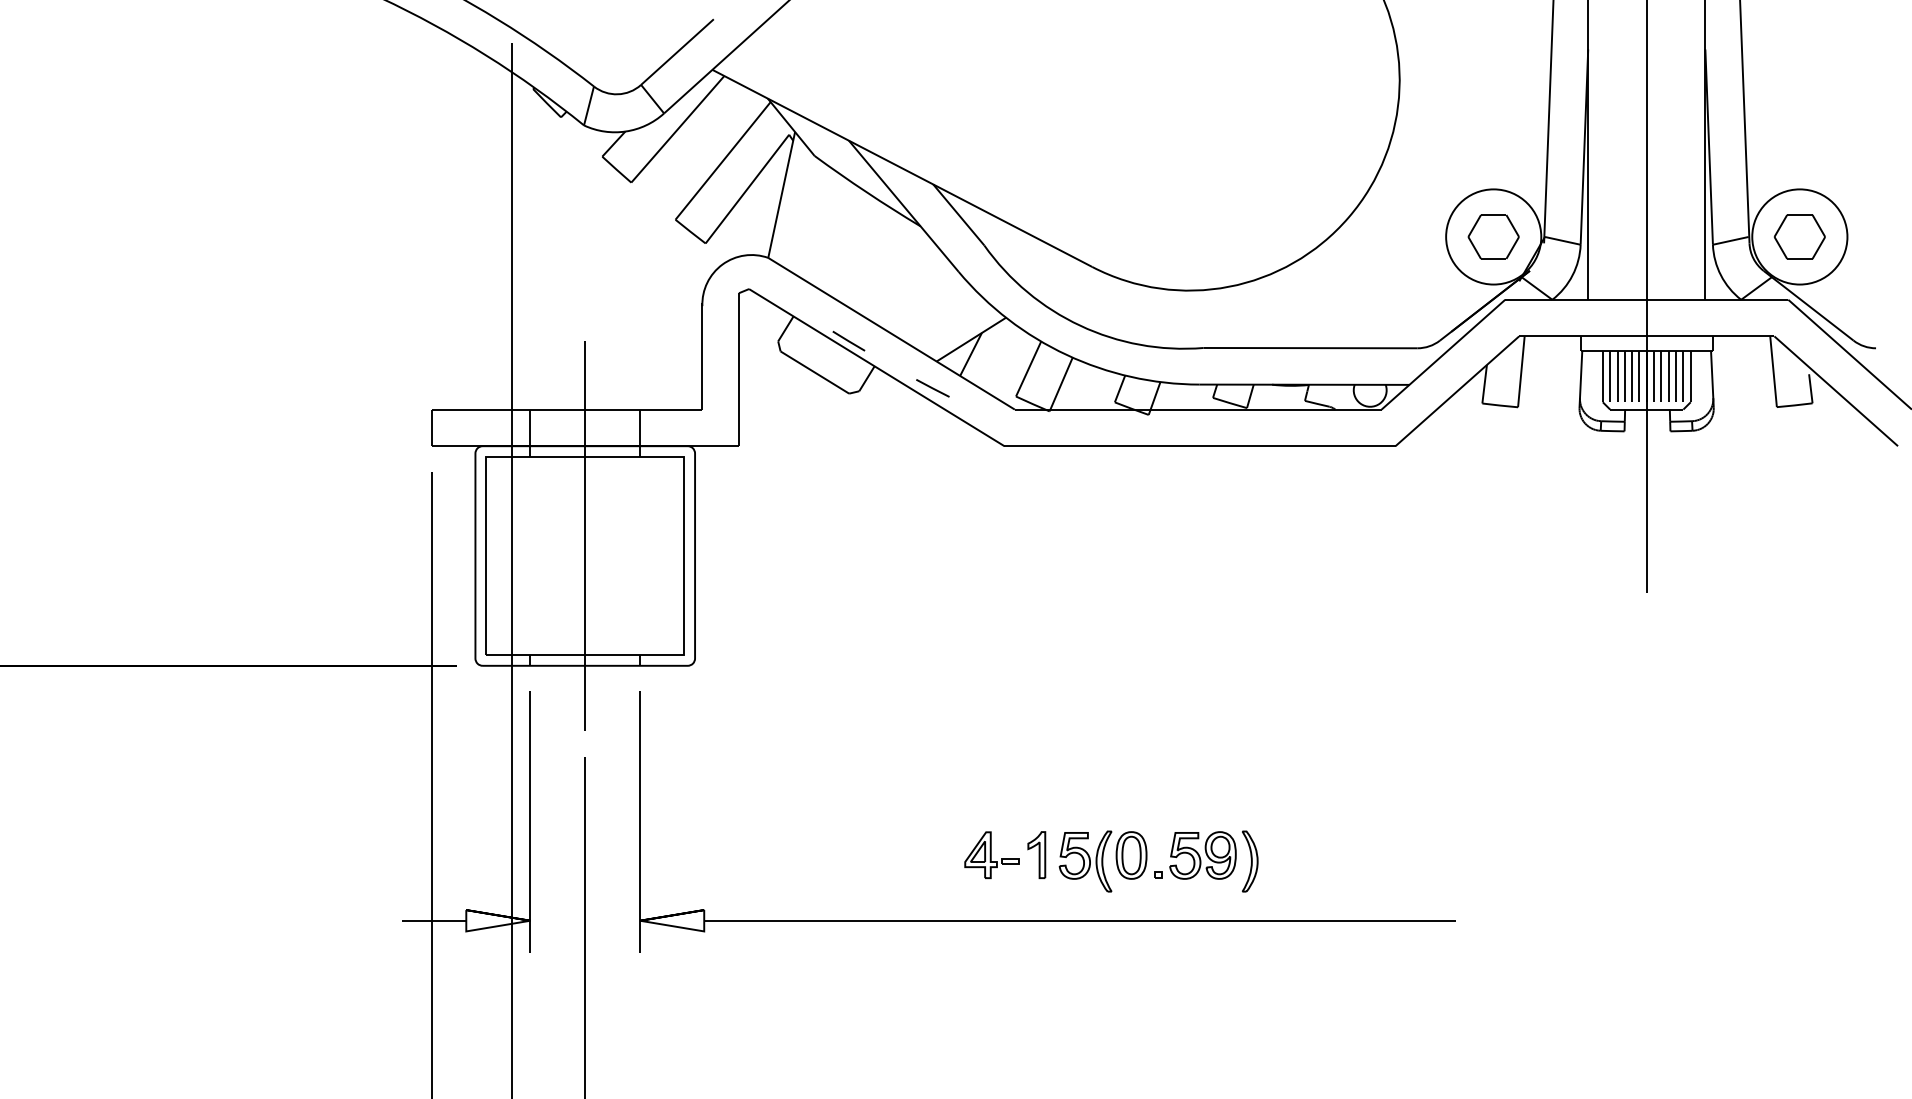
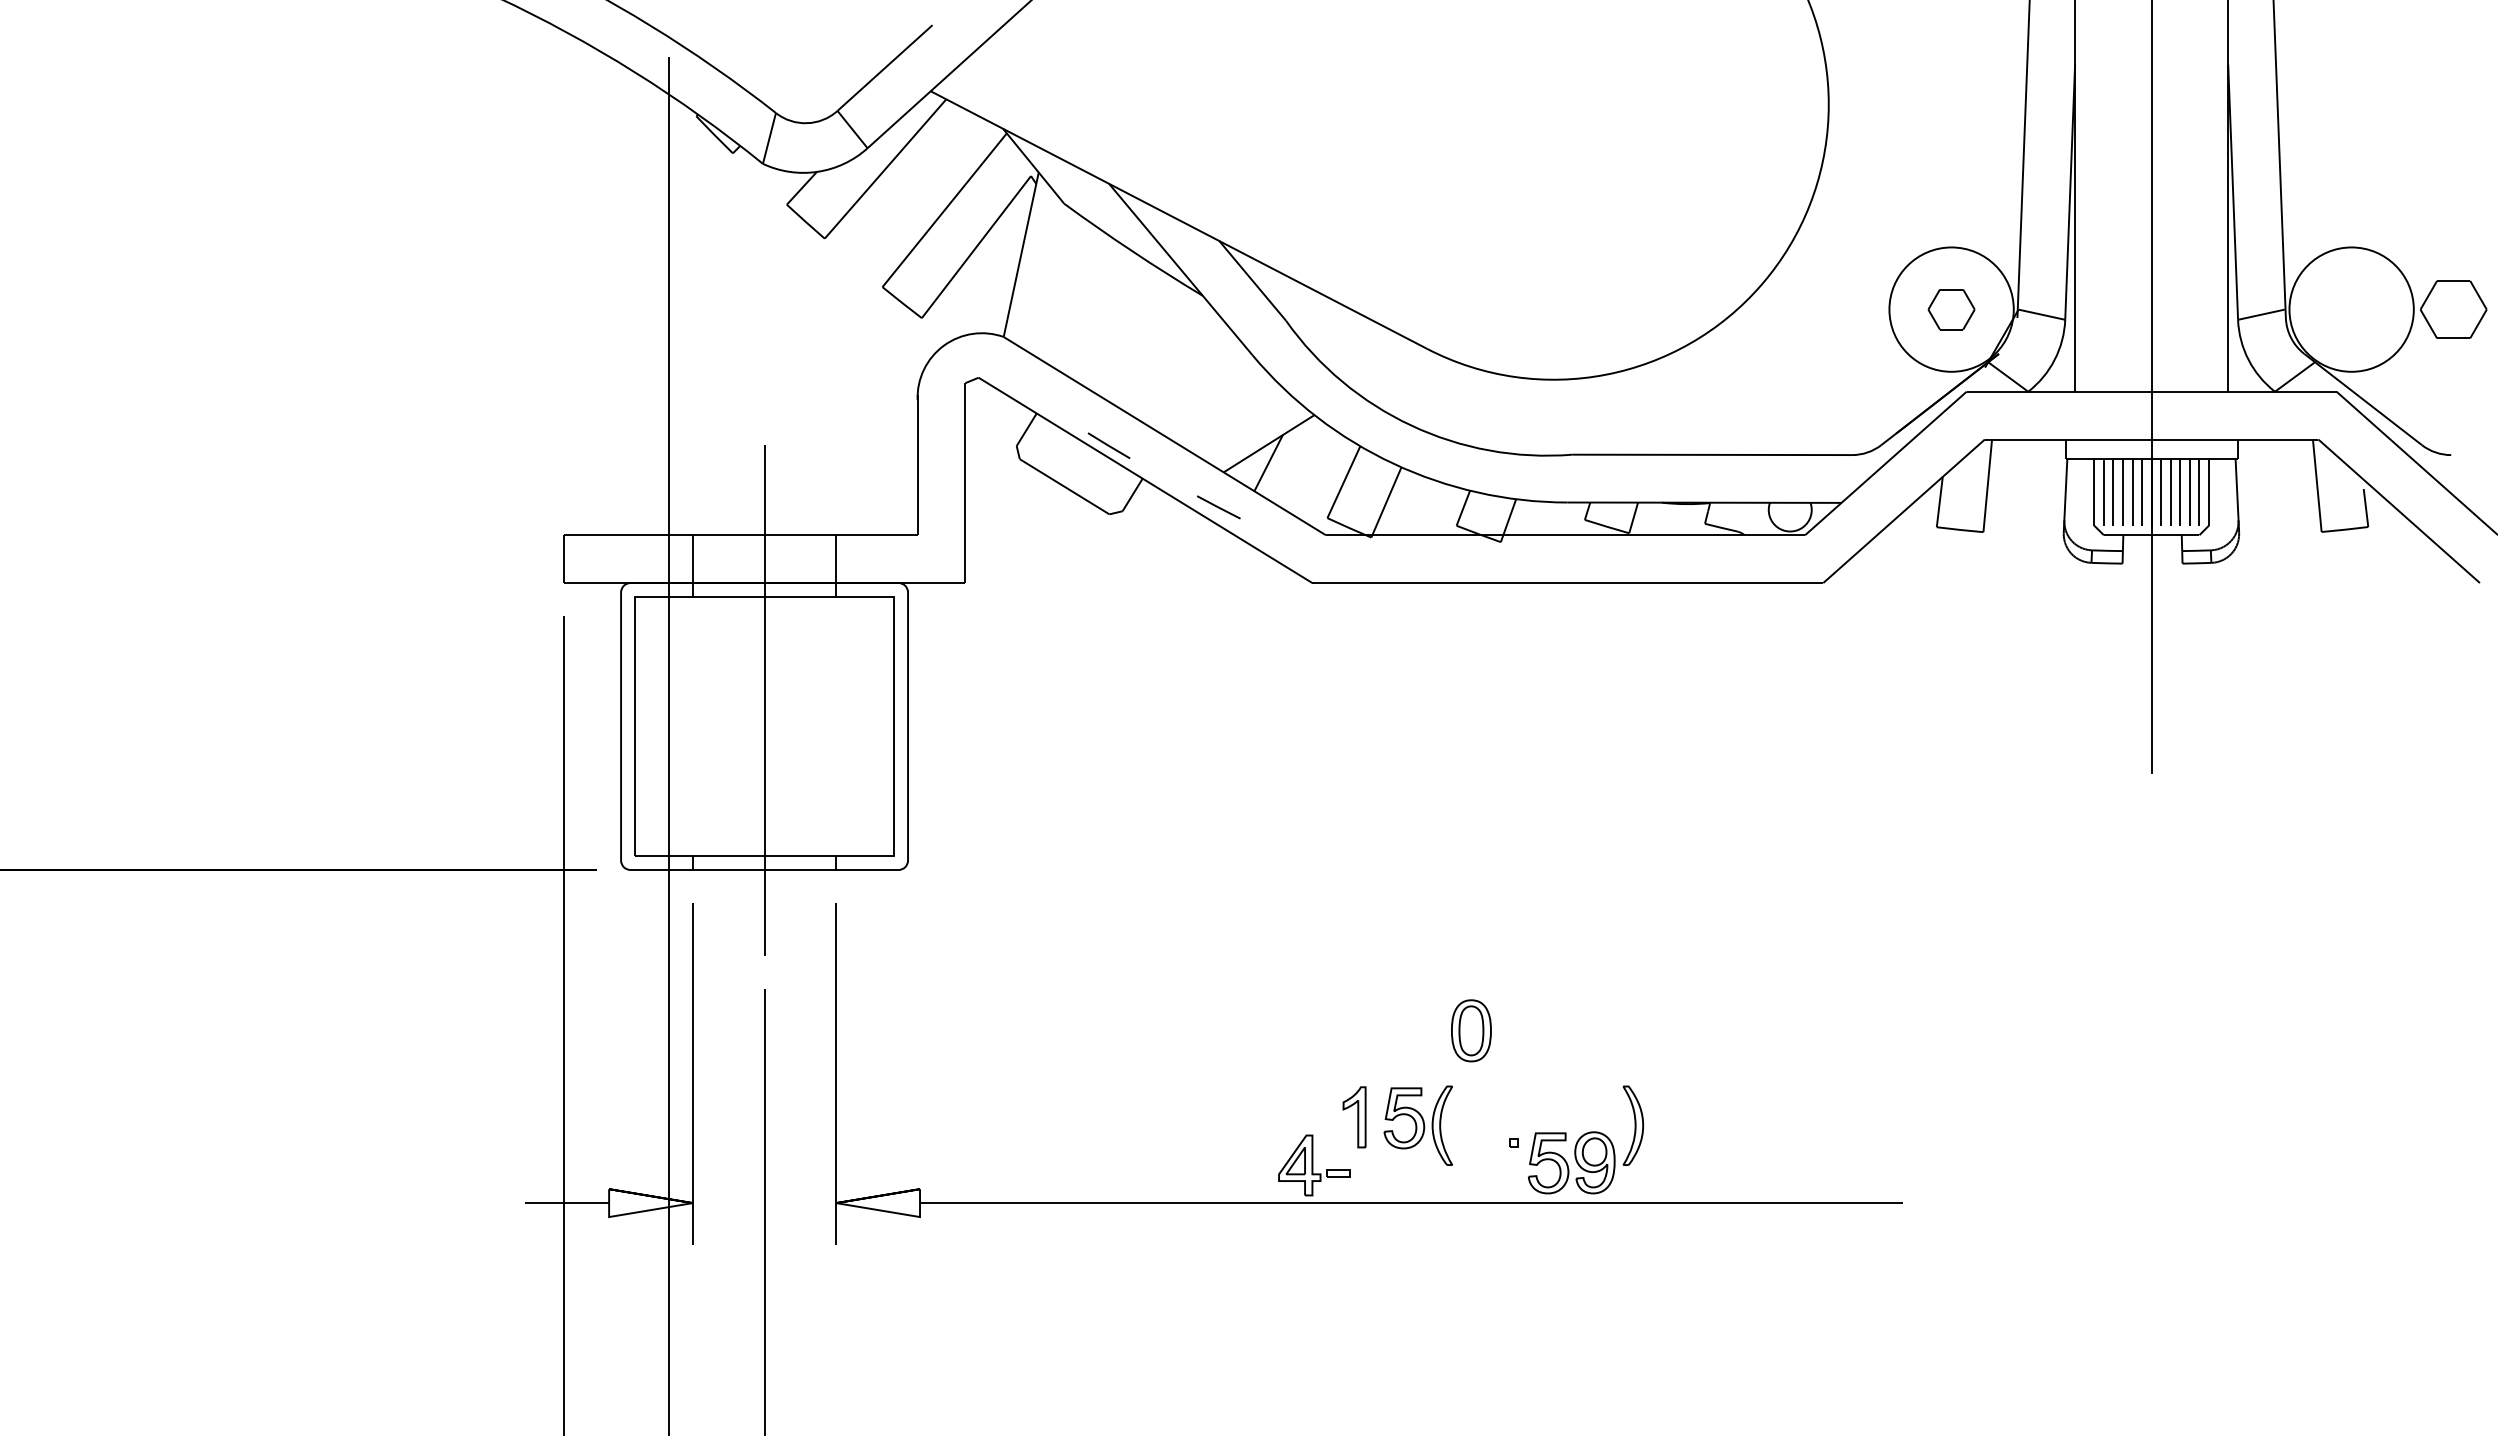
part: (1493, 236) -> (1951, 309), size x0.7
part: (1799, 236) -> (2453, 309), moved
part: (992, 855) -> (1314, 1165), moved
part: (1131, 855) -> (1471, 1030), moved
part: (1202, 855) -> (1571, 1162), moved

